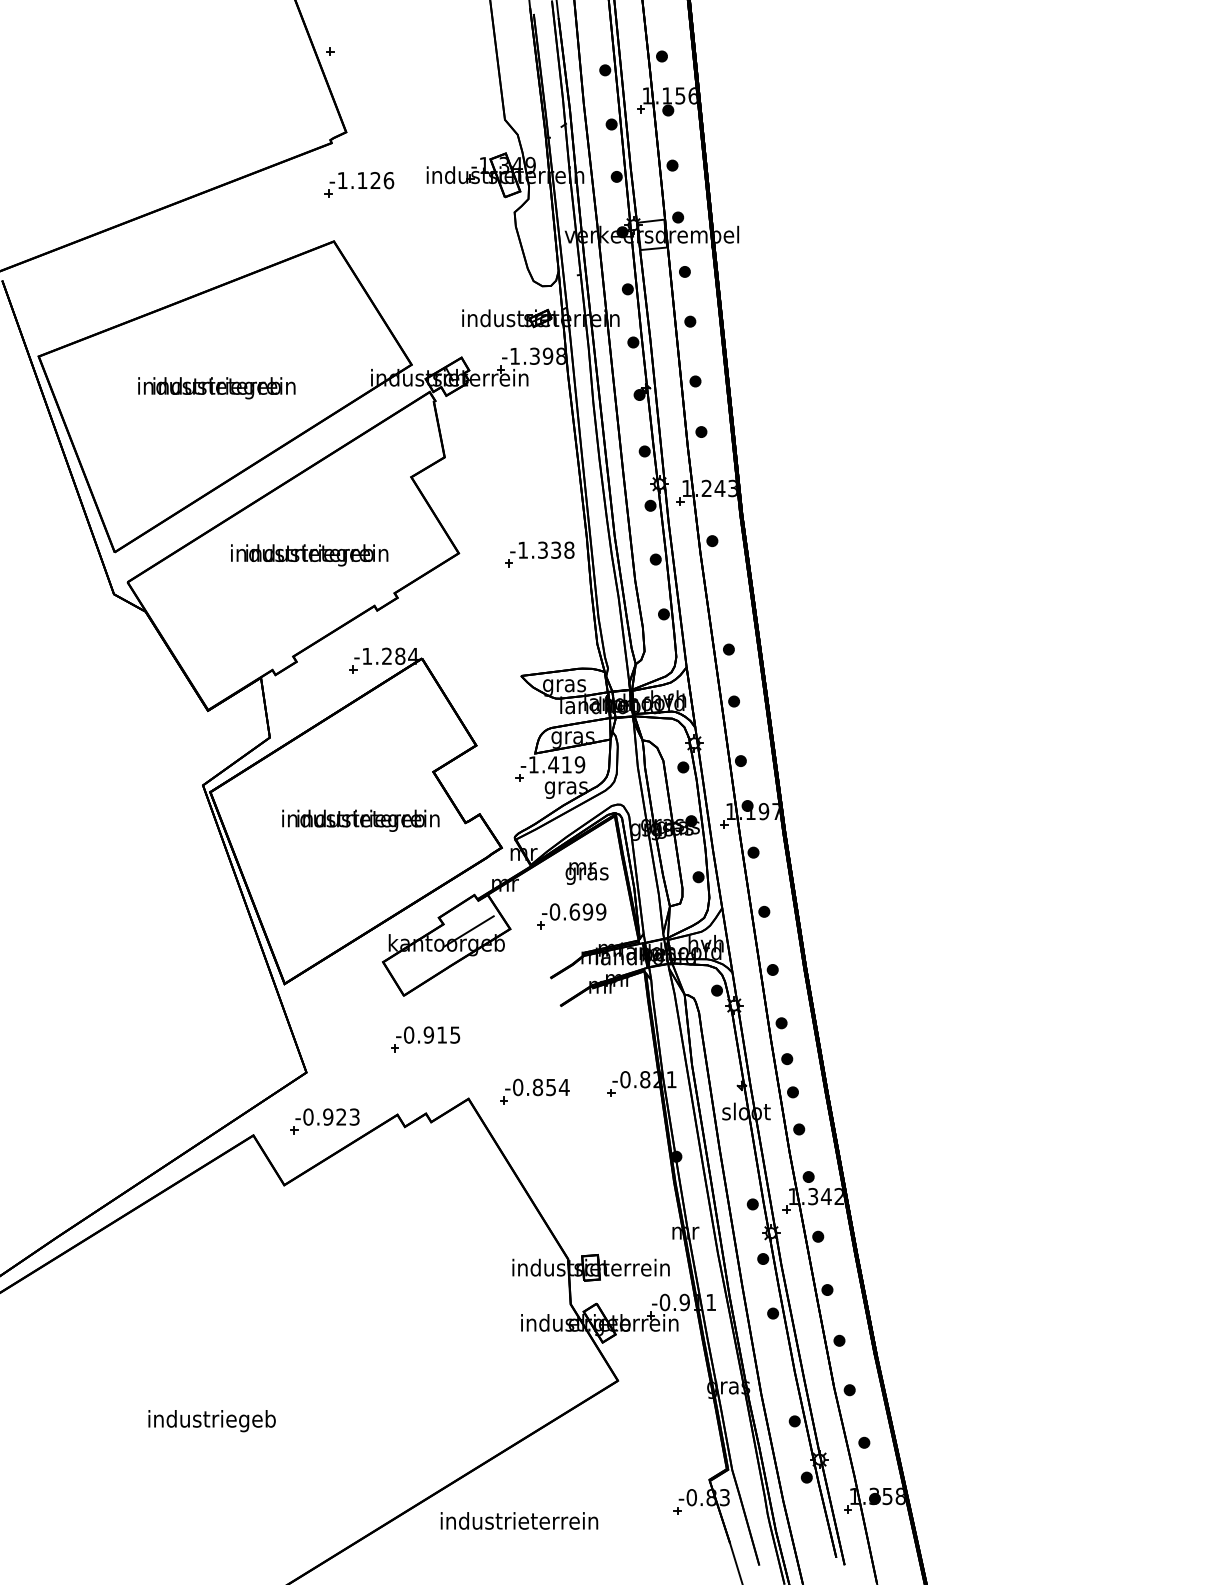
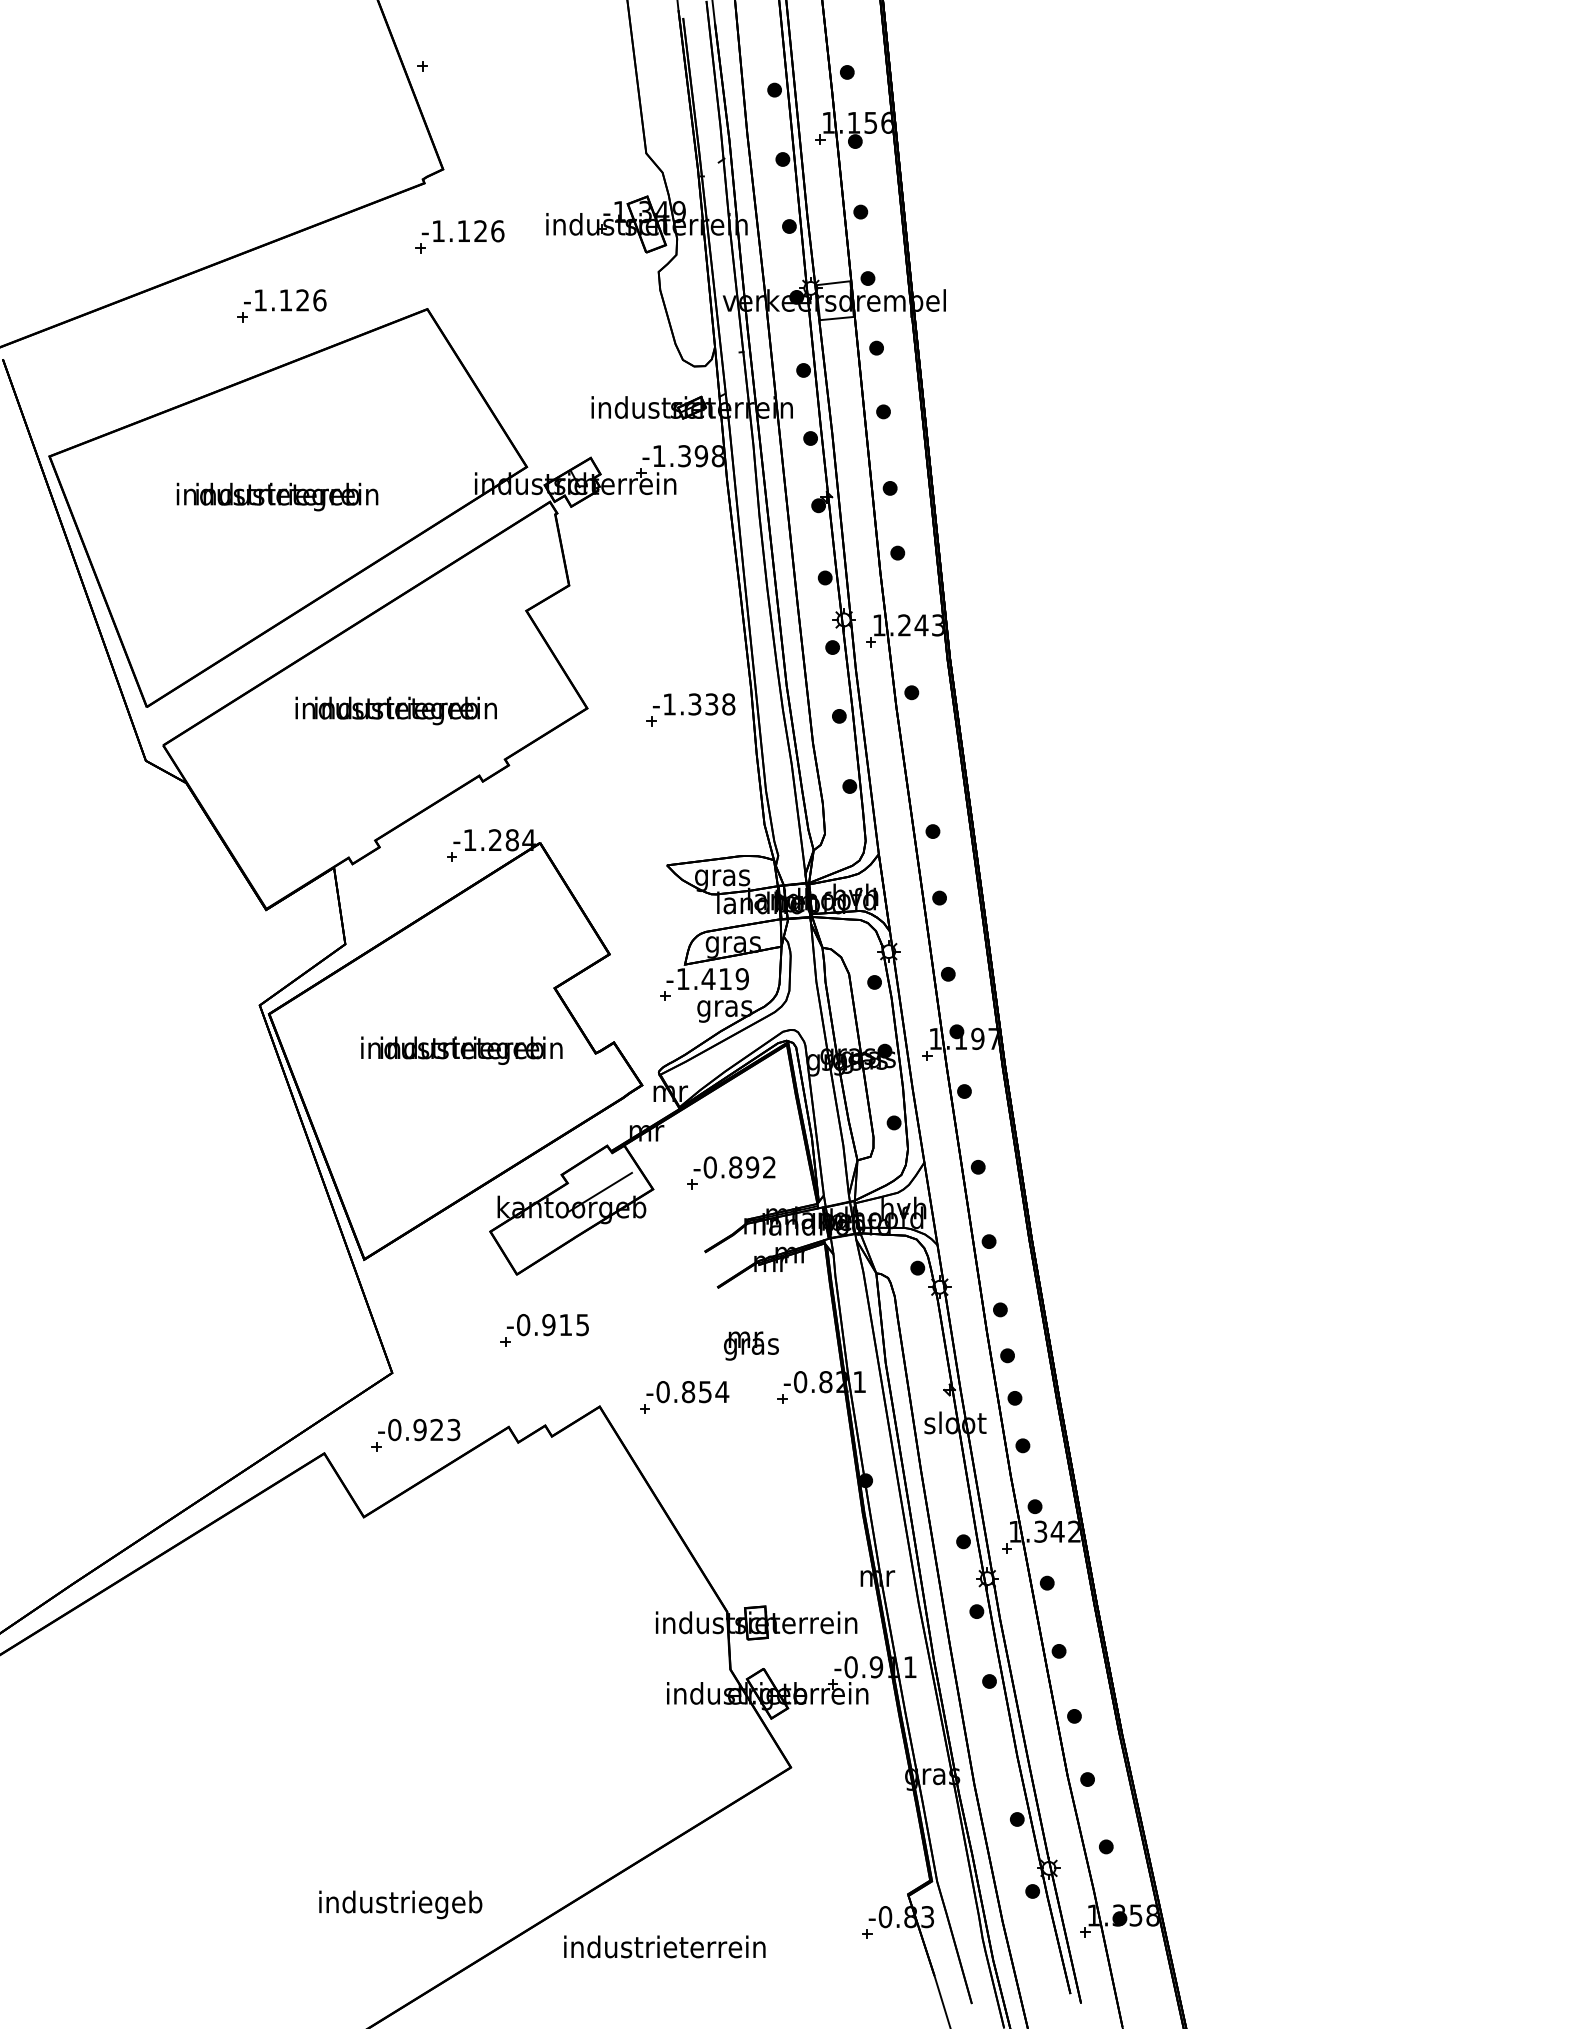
part: (220, 238) -> (282, 305), added
text: (586, 873) -> (750, 1346), moved
text: (587, 911) -> (751, 1166), -0.699 -> -0.892
text: (211, 1421) -> (399, 1905), moved

